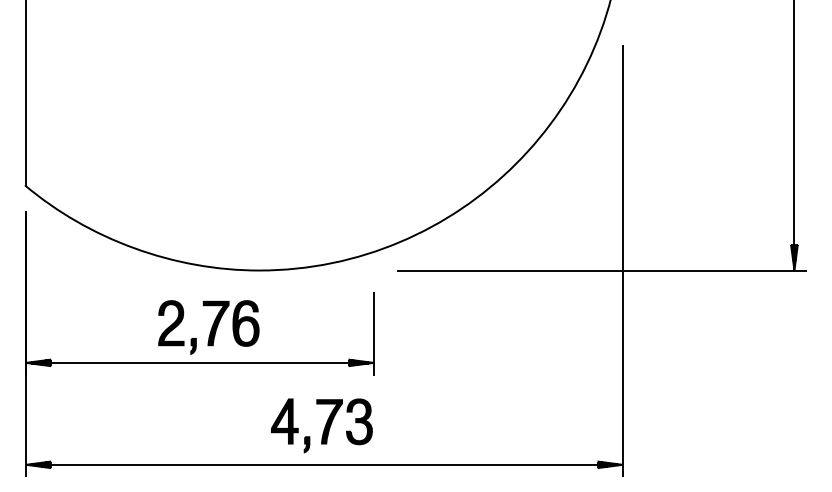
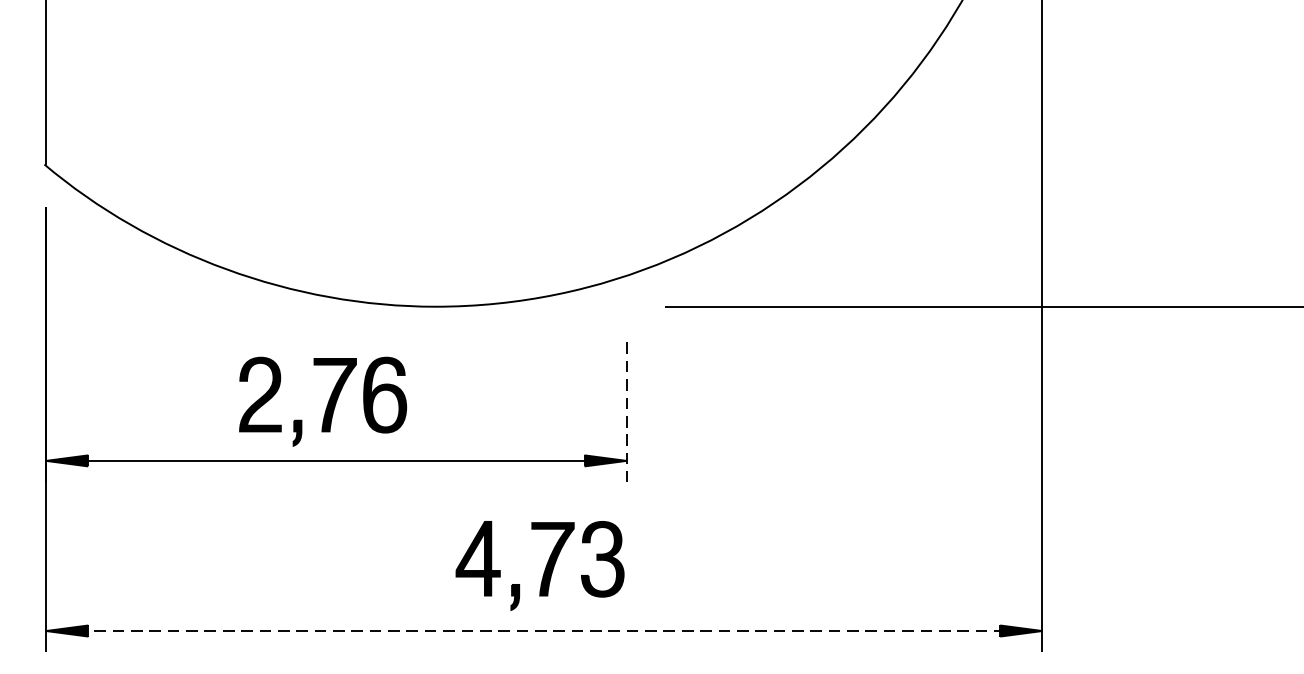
part: (208, 327) -> (322, 401), moved
line: (373, 333) -> (626, 411), solid -> dashed
line: (323, 464) -> (542, 630), solid -> dashed

